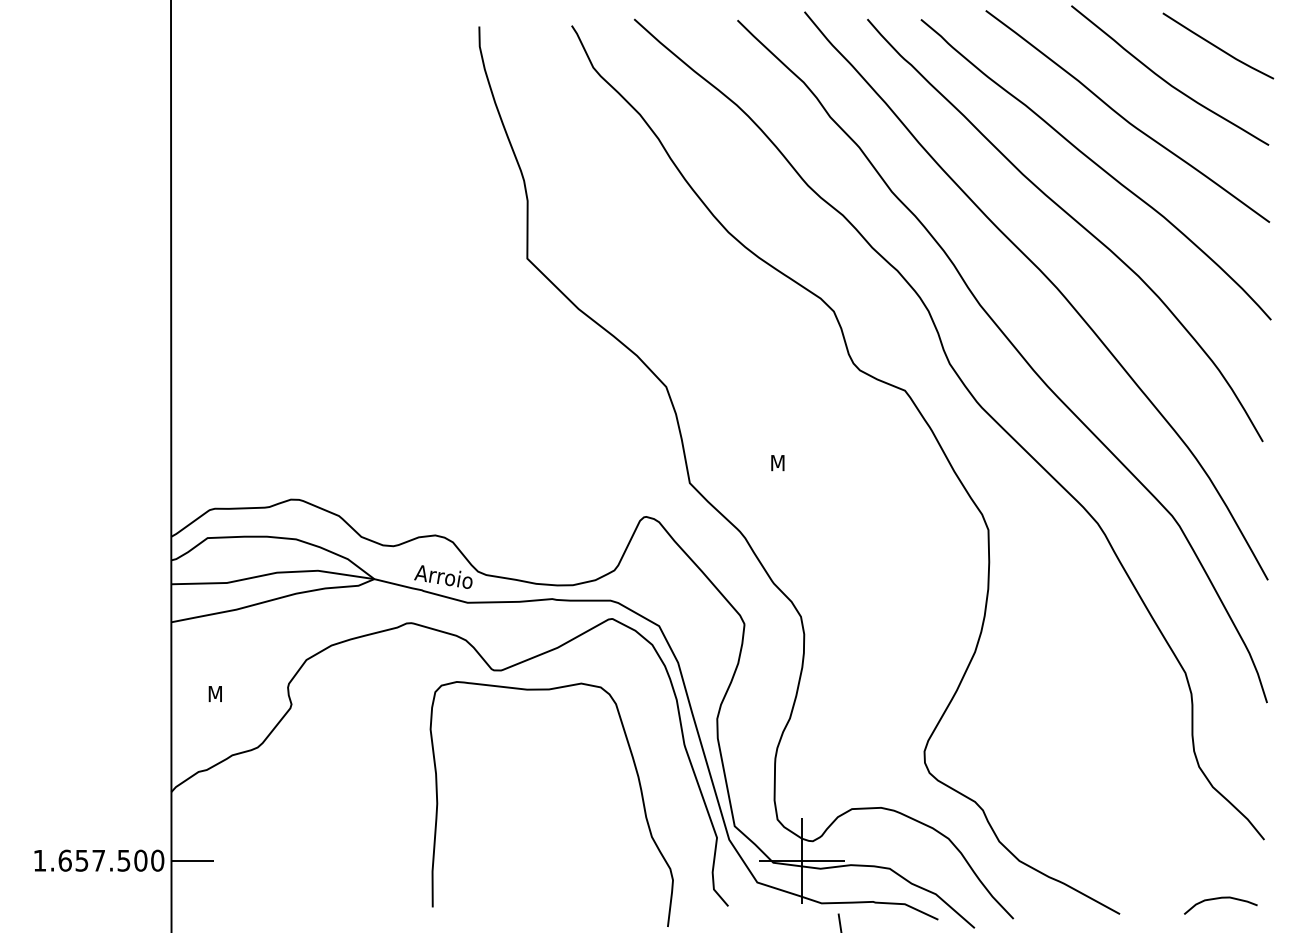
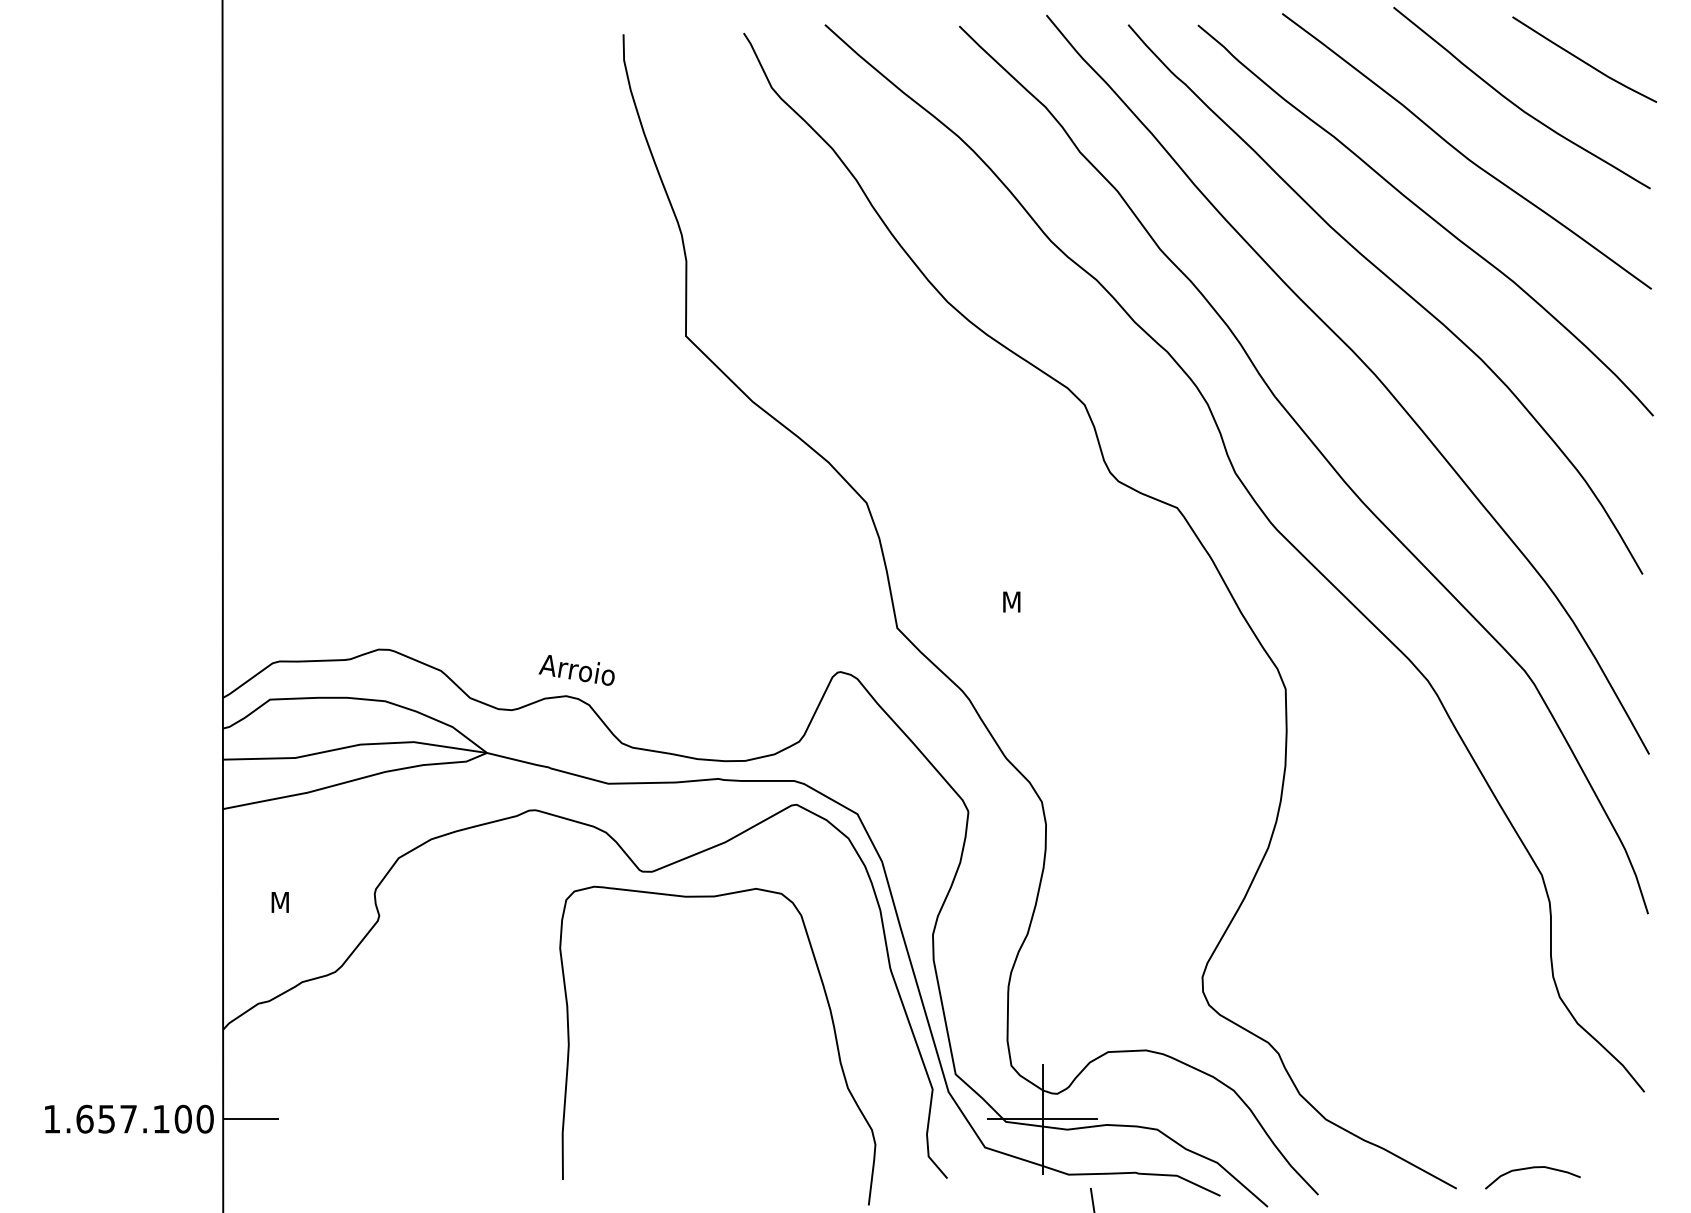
text: (443, 577) -> (576, 670), moved
text: (124, 860) -> (161, 1119), 1.657.500 -> 1.657.100
curve: (1217, 899) -> (1528, 1169), moved

